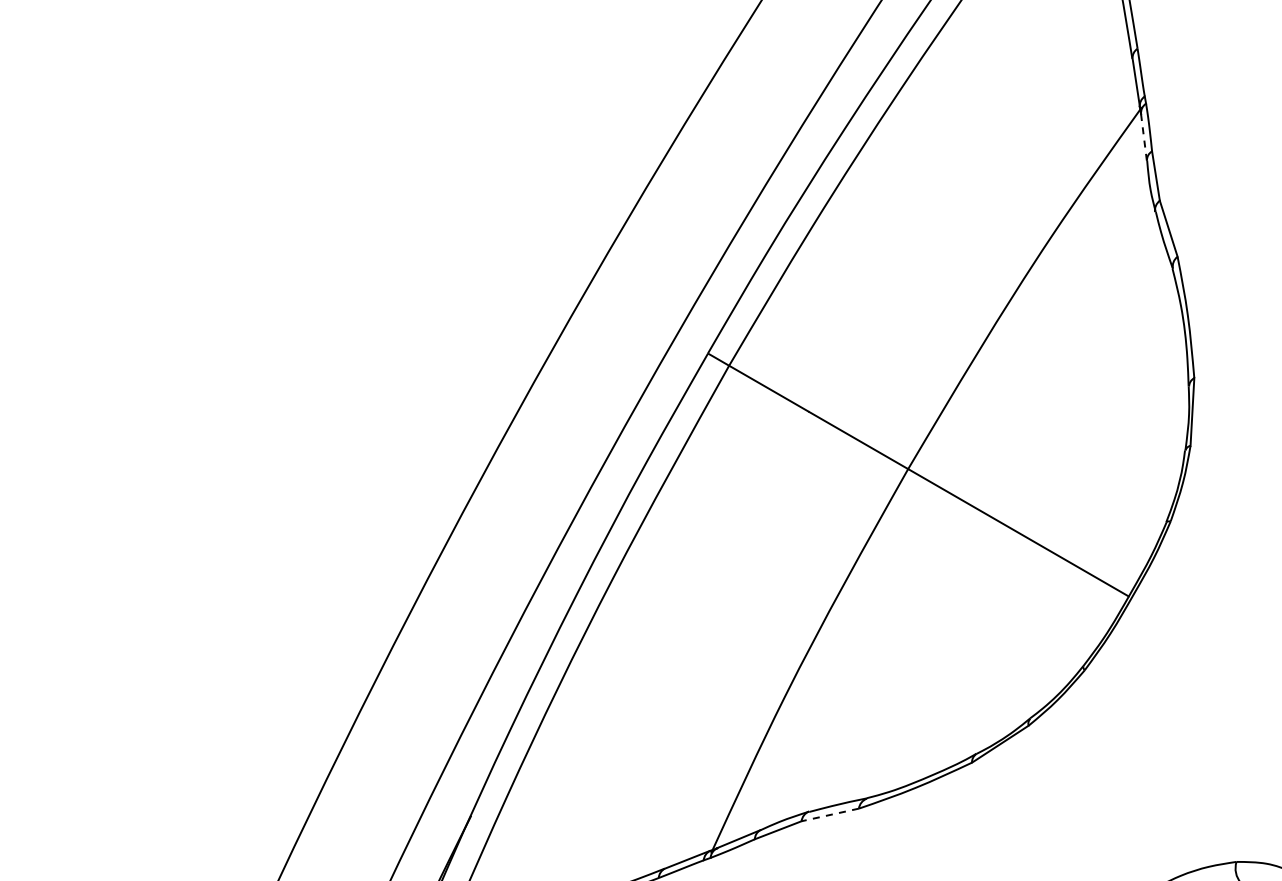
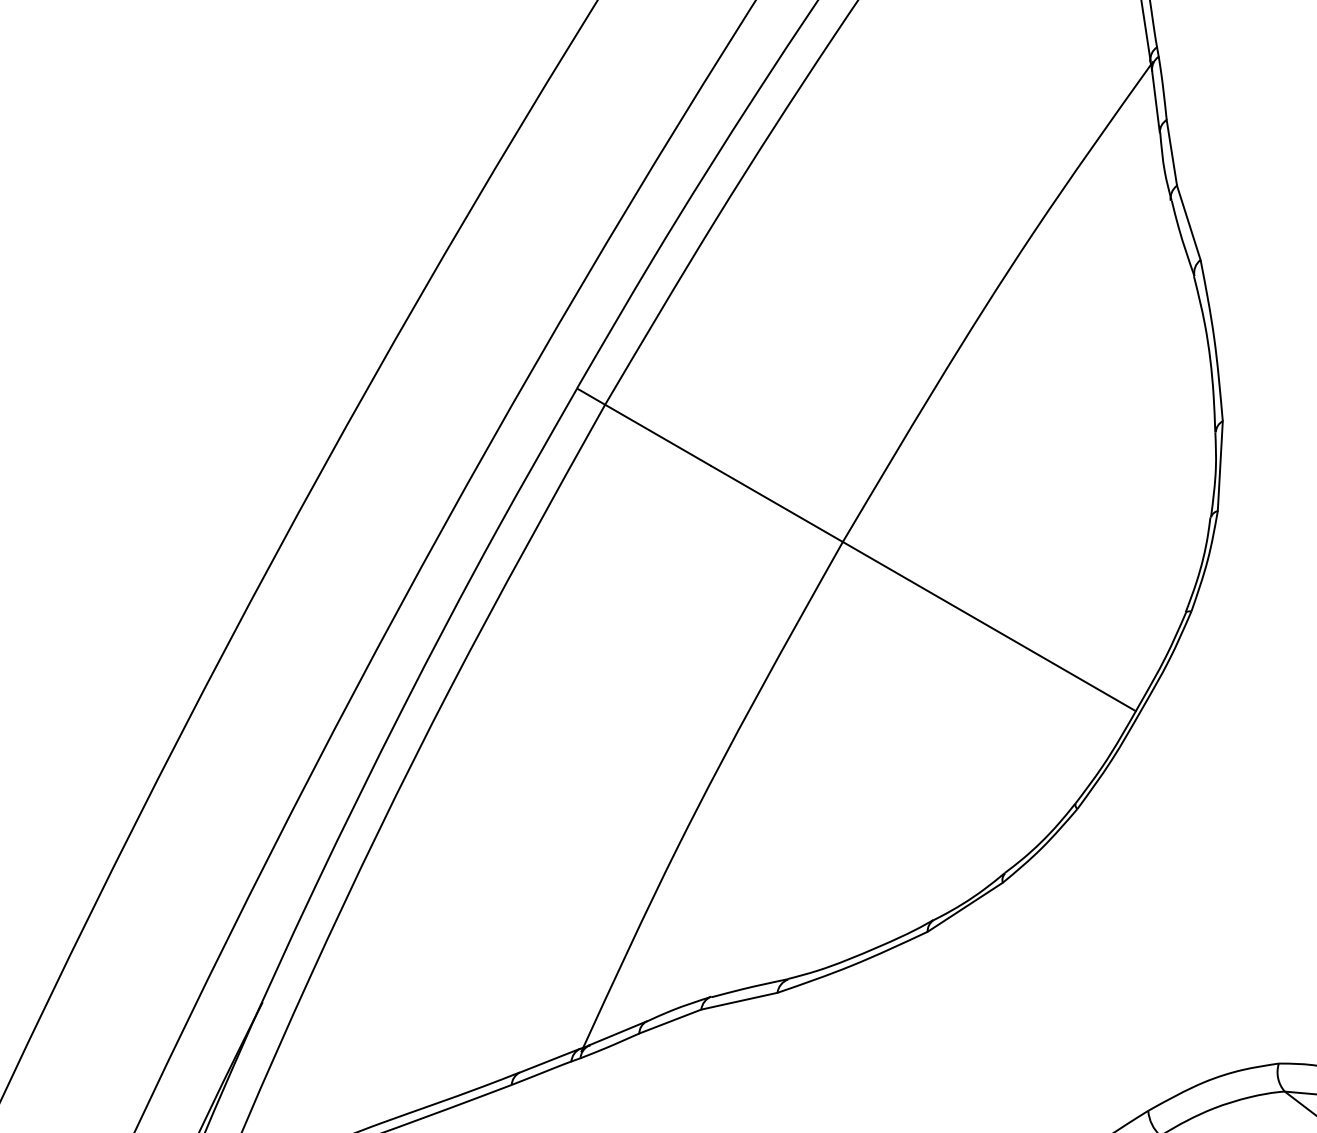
line: (1144, 137) -> (1156, 101), dashed -> solid
line: (829, 815) -> (738, 1001), dashed -> solid

